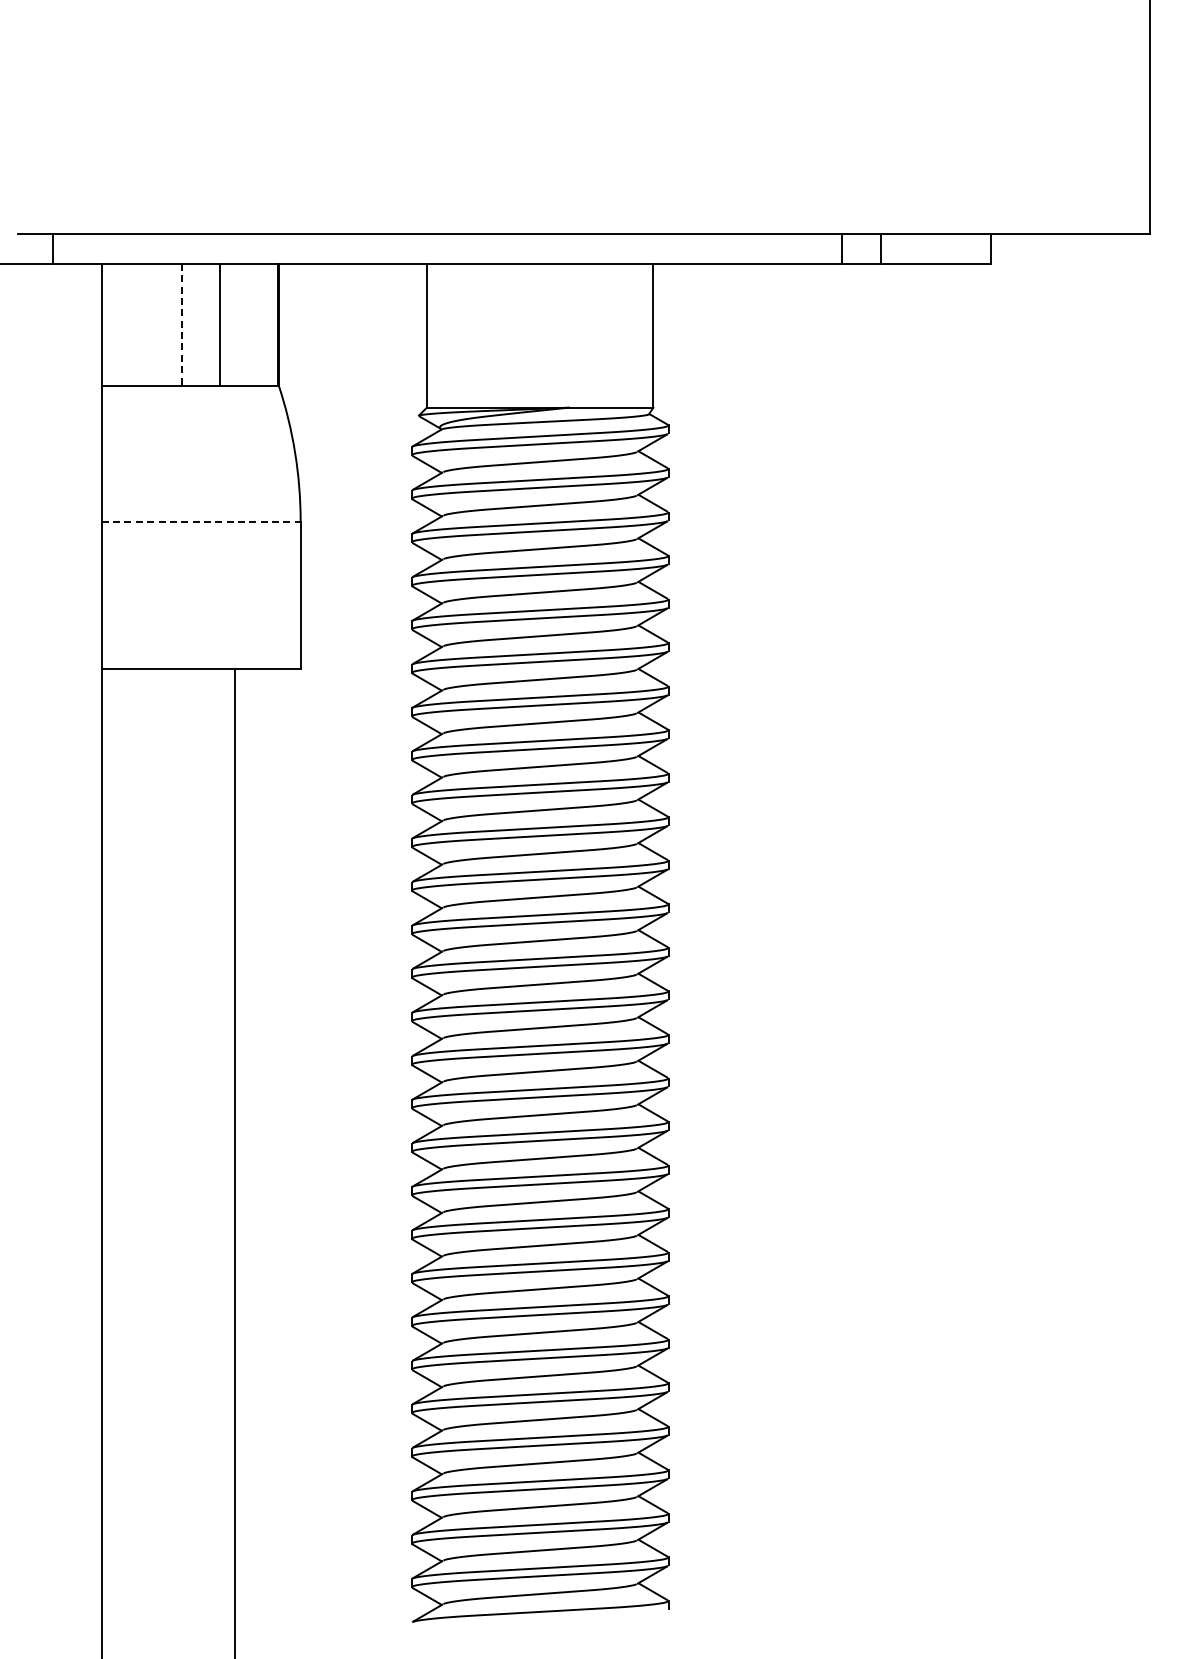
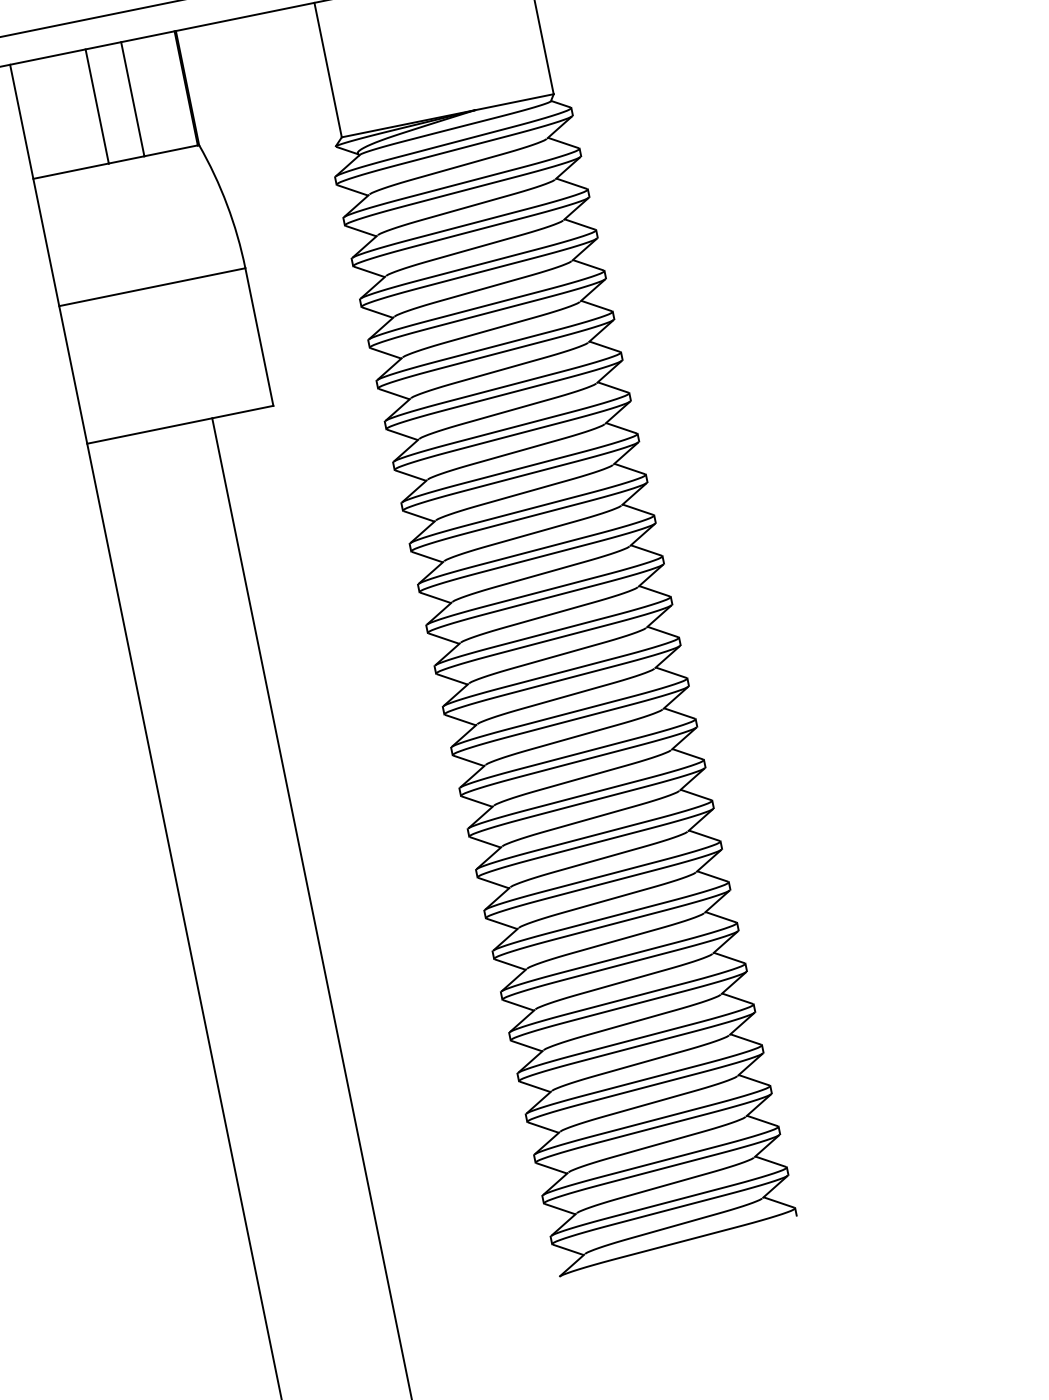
line: (182, 324) -> (97, 106), dashed -> solid
line: (201, 521) -> (152, 286), dashed -> solid

